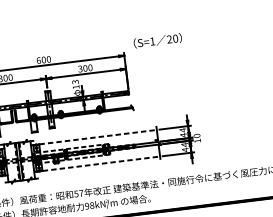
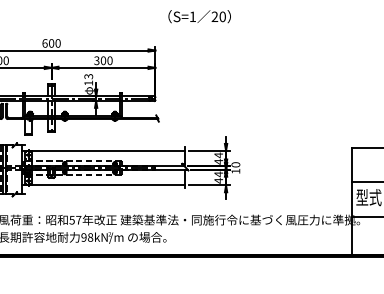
text: (157, 40) -> (199, 16), moved
line: (93, 137) -> (103, 150), dashed -> solid
line: (97, 164) -> (103, 185), dashed -> solid

